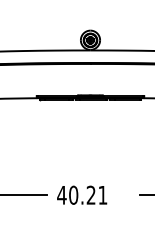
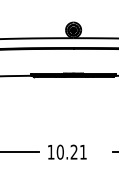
text: (61, 195) -> (50, 152), 40.21 -> 10.21

